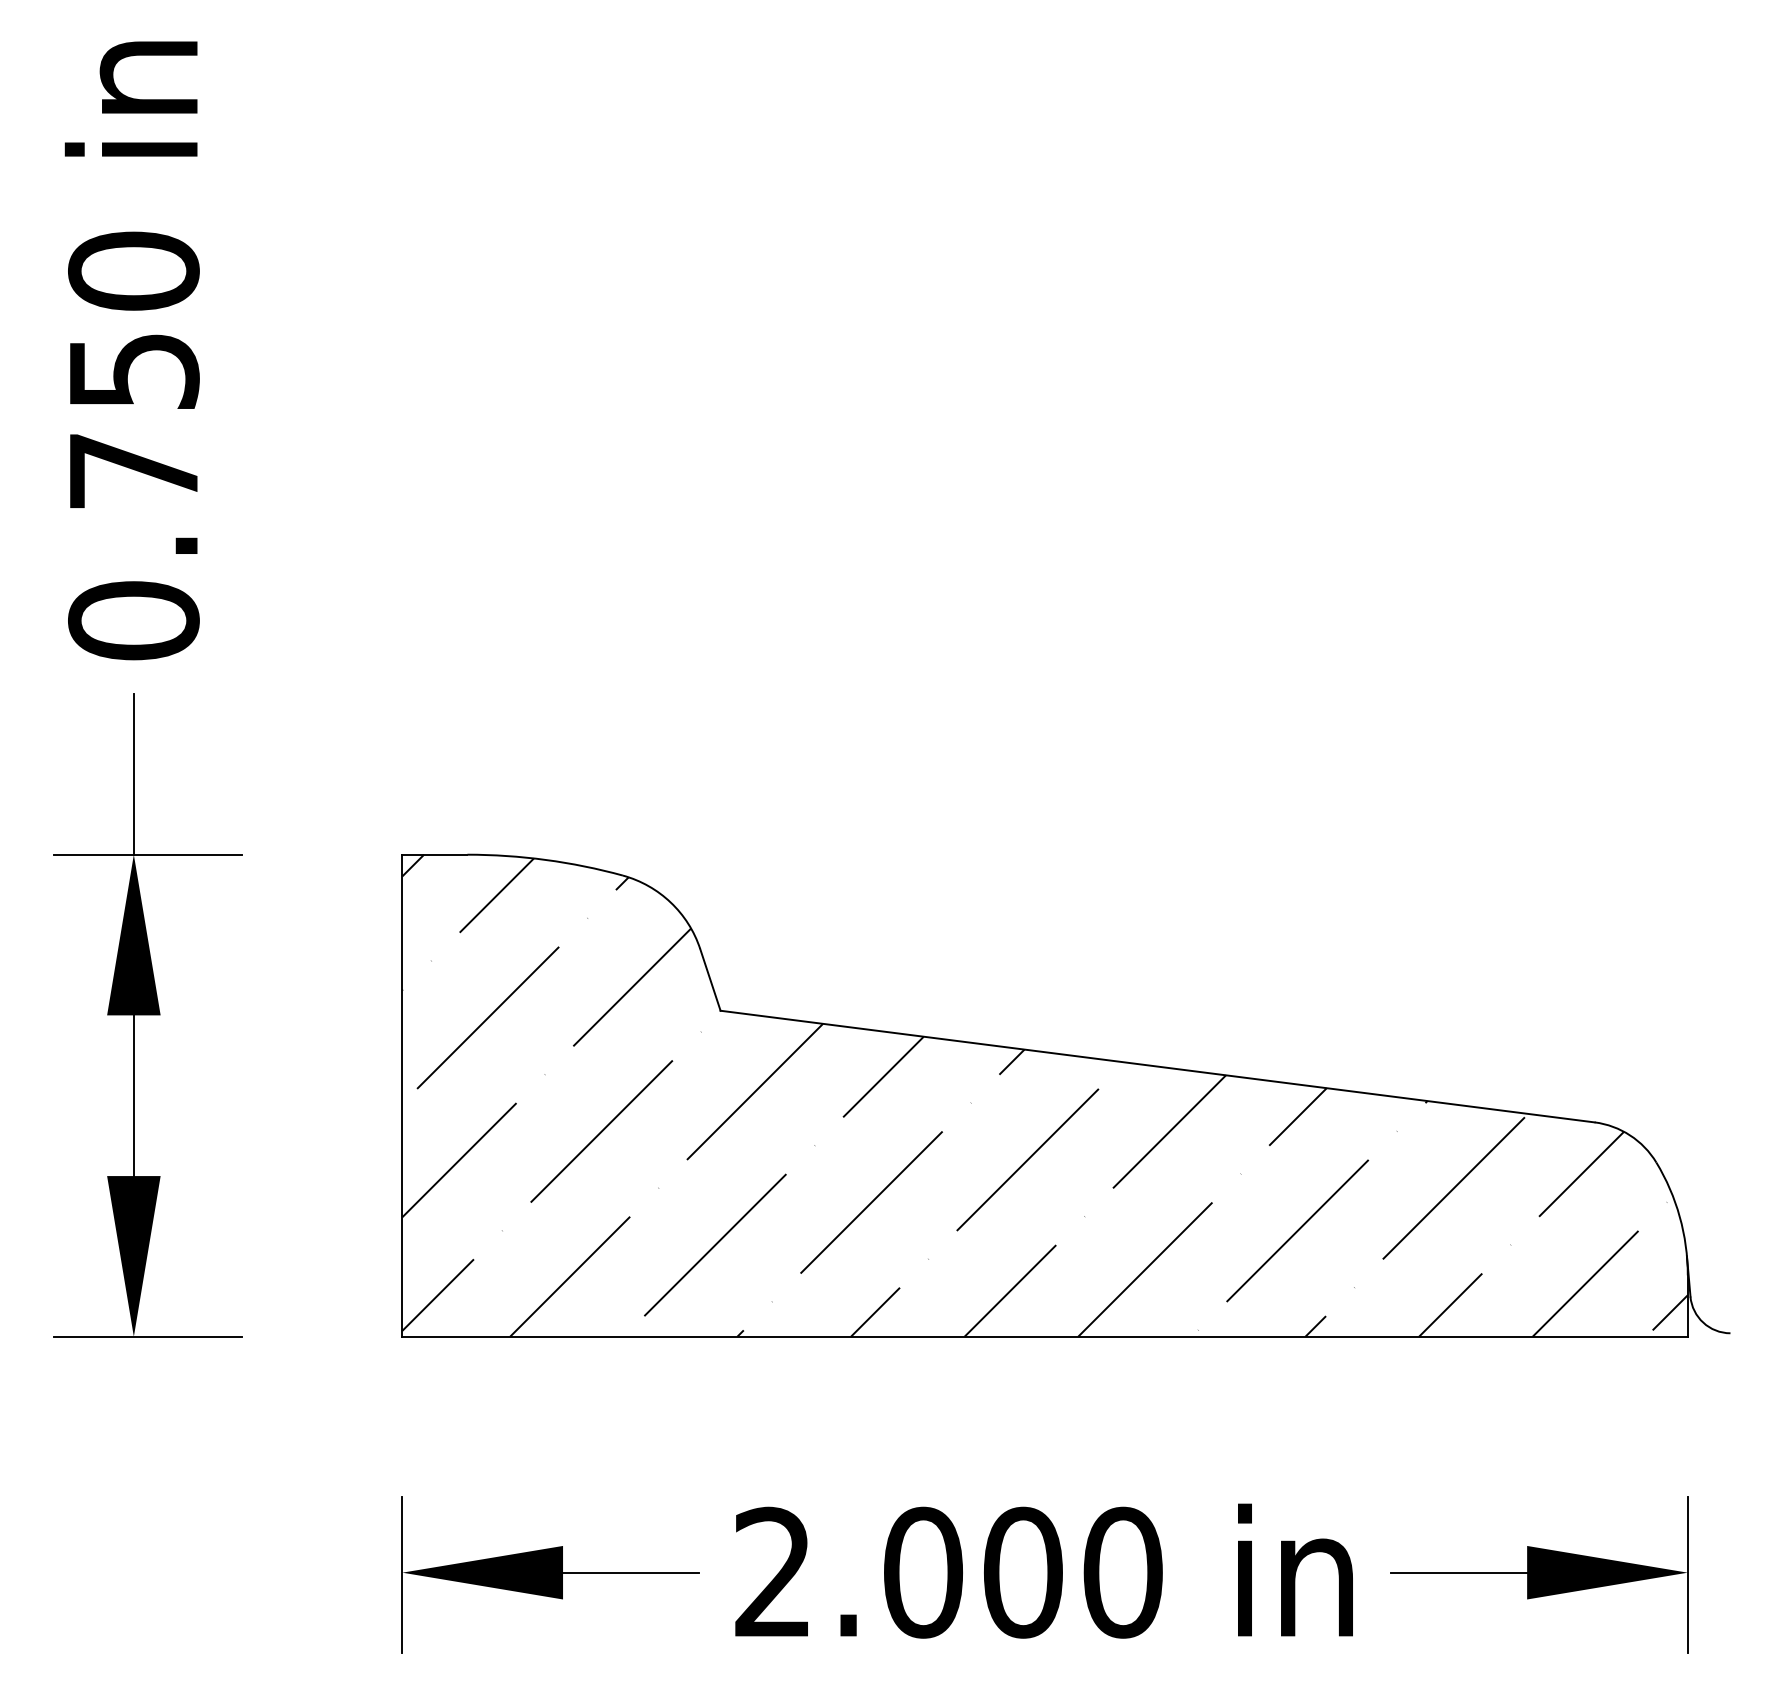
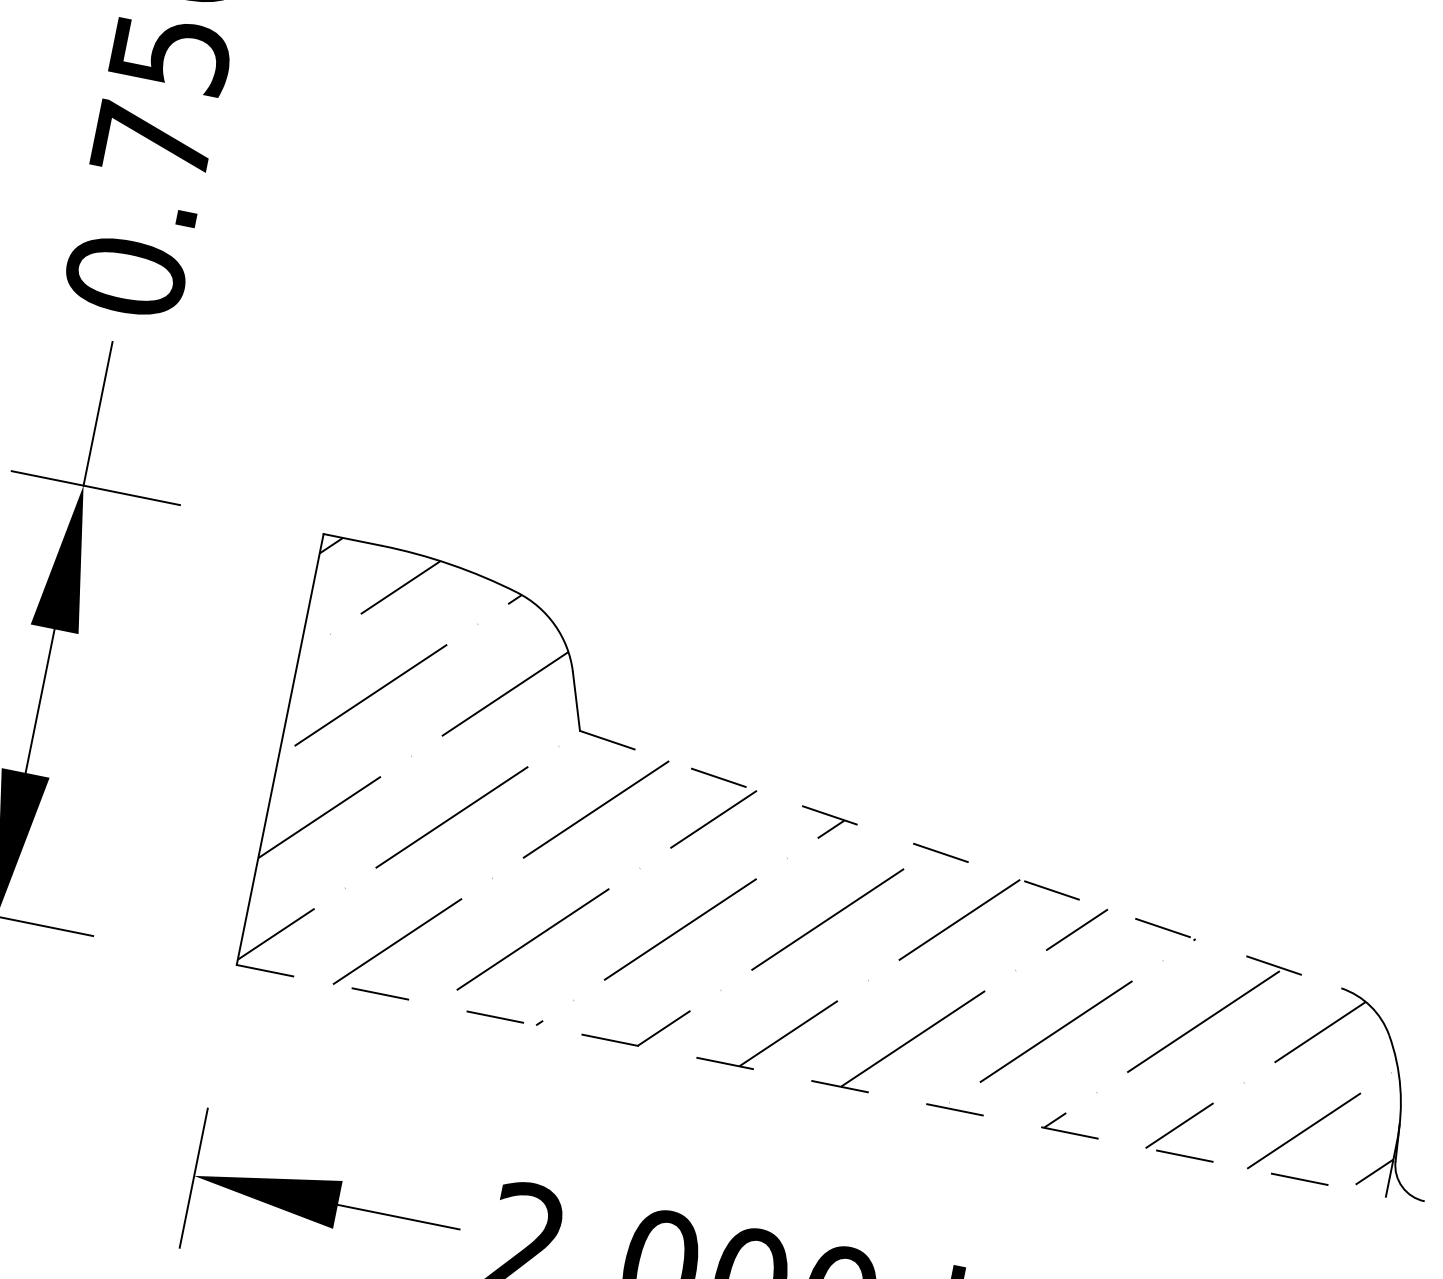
line: (1157, 1066) -> (960, 859), solid -> dashed
line: (1045, 1336) -> (811, 1080), solid -> dashed

